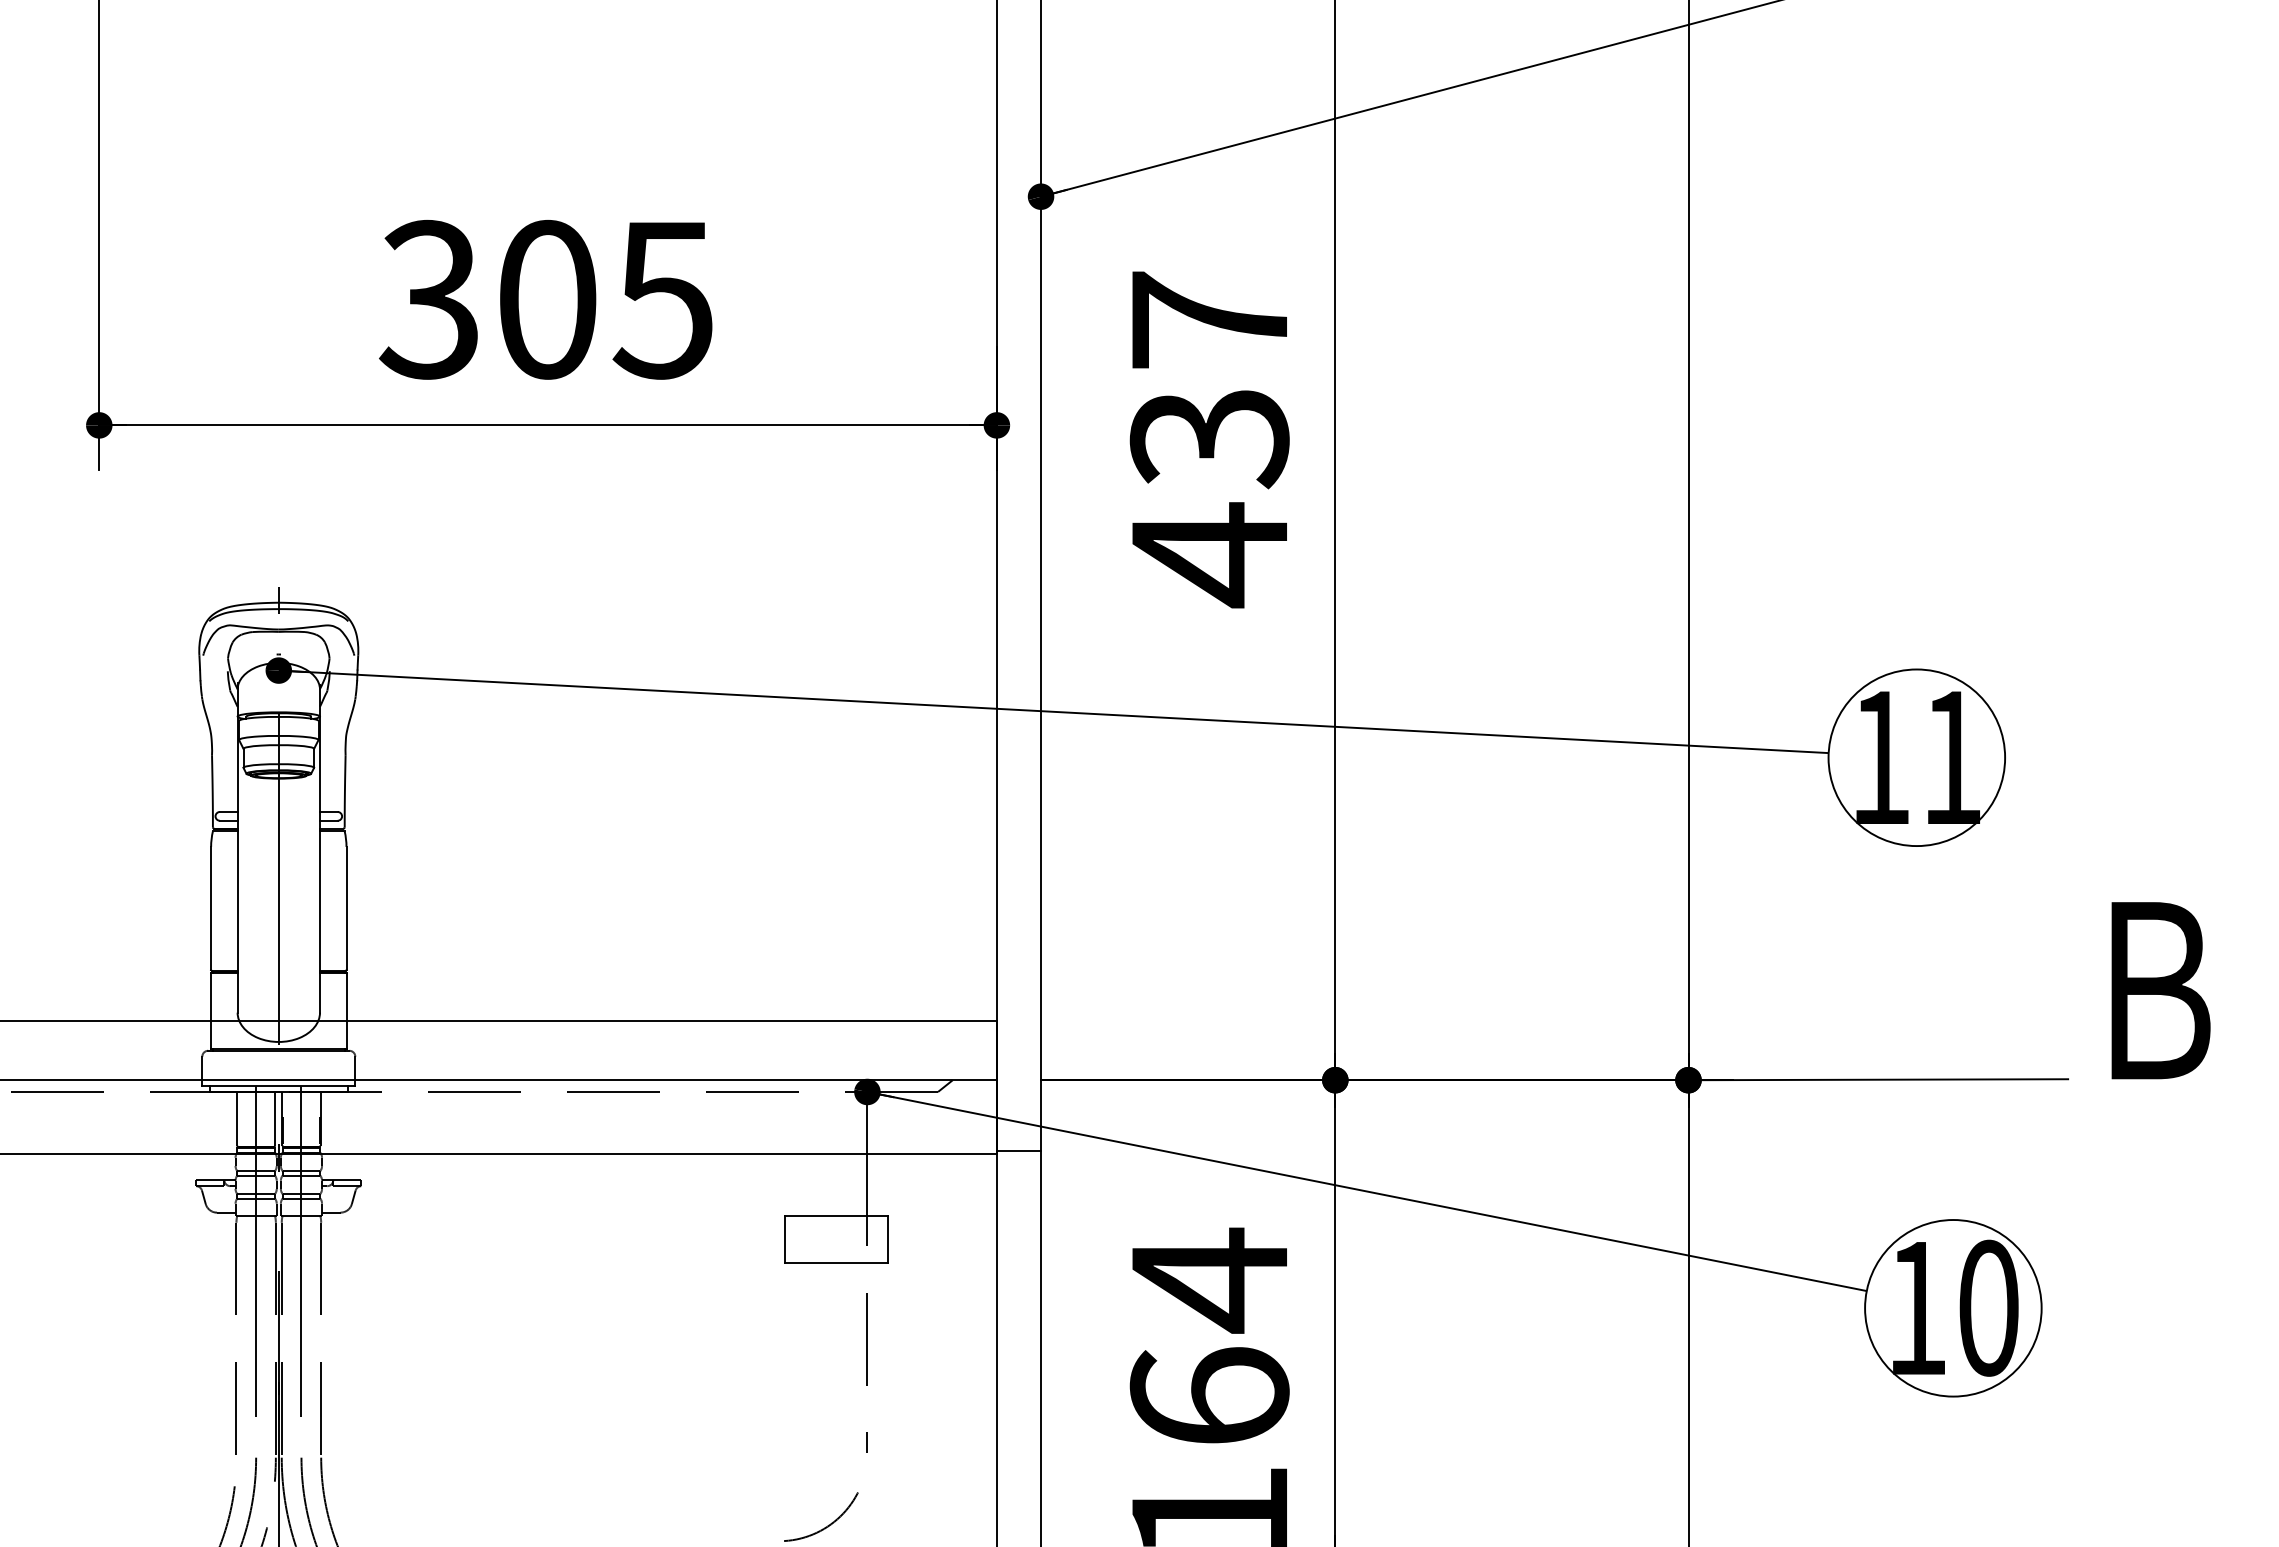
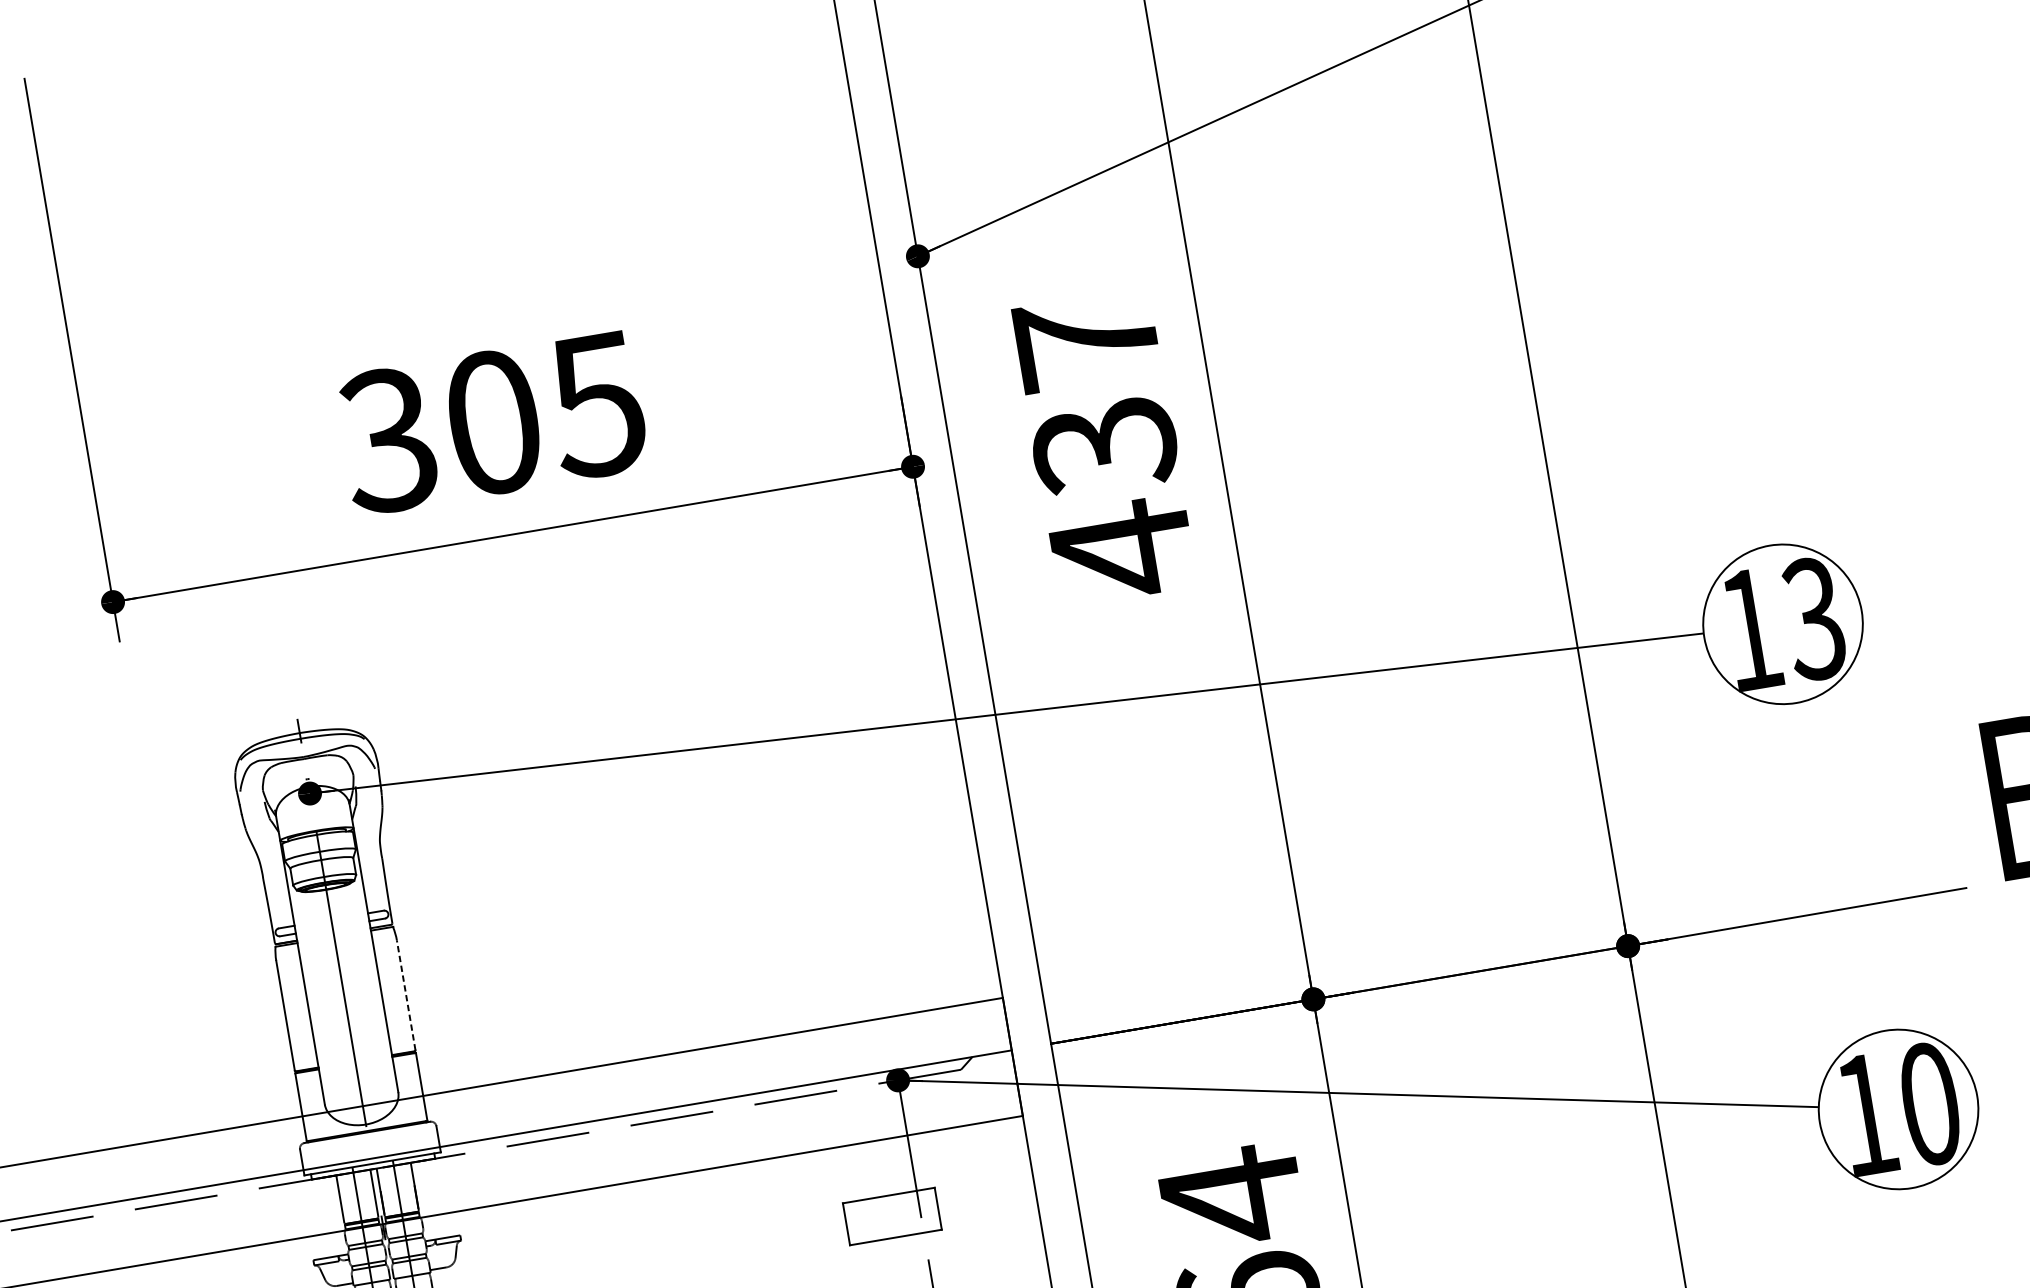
text: (1950, 757) -> (1812, 619), 11 -> 13
line: (346, 908) -> (406, 995), solid -> dashed
line: (1018, 1150) -> (1041, 1109), removed

